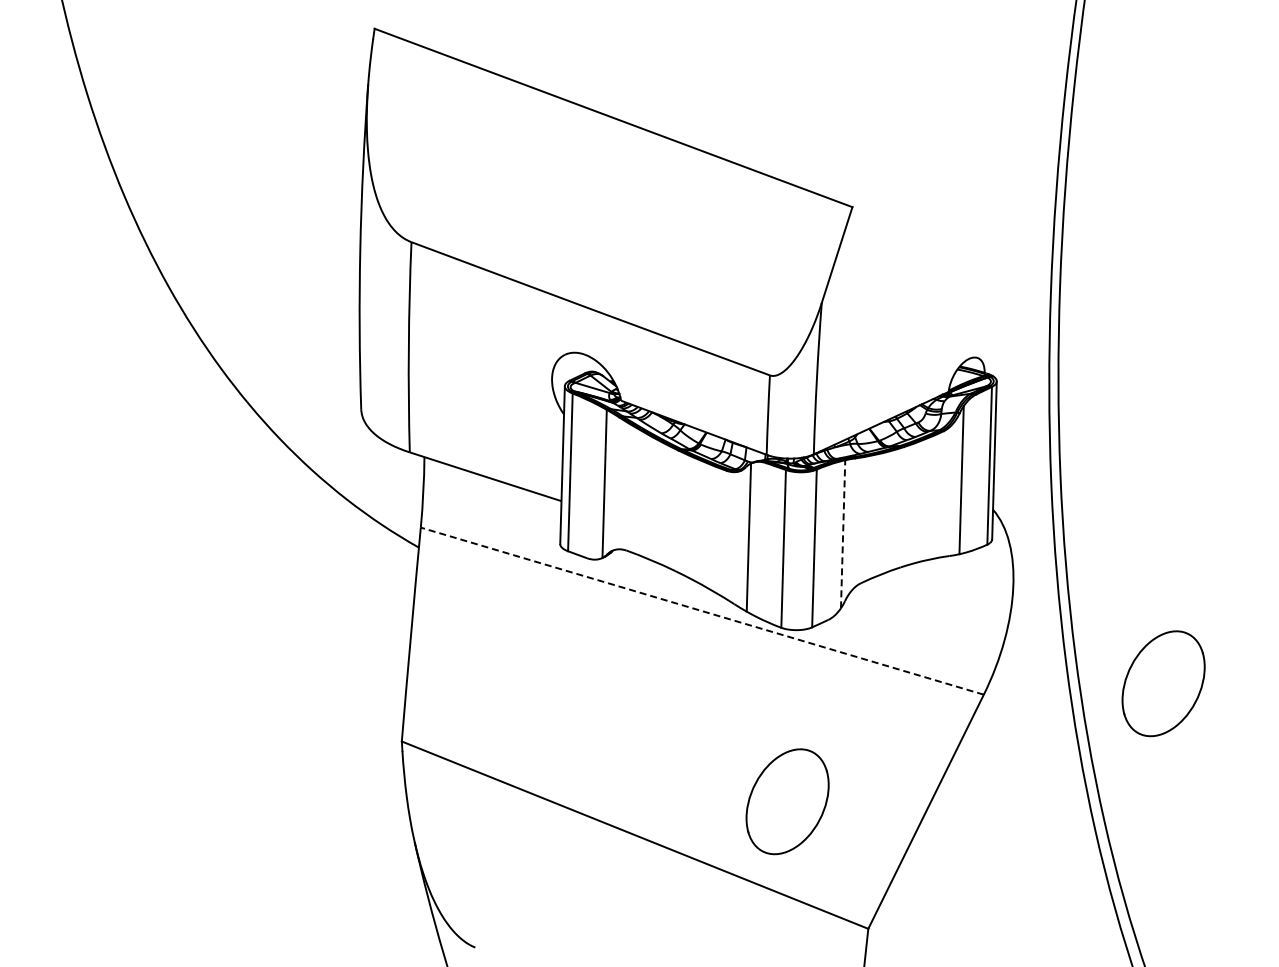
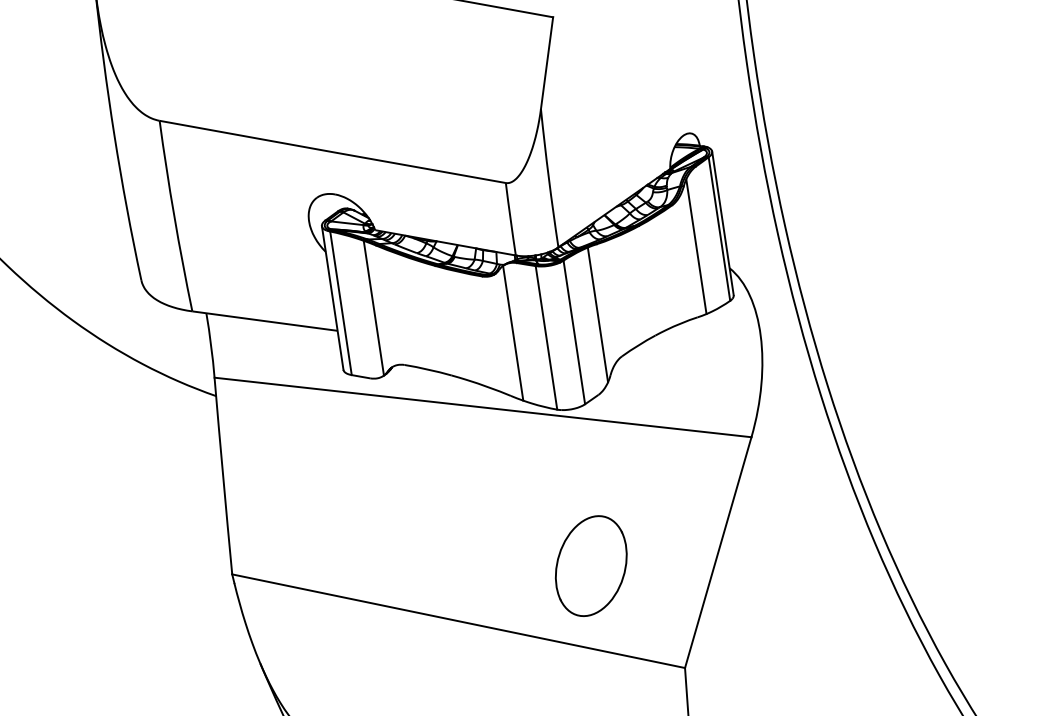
line: (843, 533) -> (598, 314), dashed -> solid
line: (702, 611) -> (483, 407), dashed -> solid
part: (1163, 683) -> (912, 397), removed

